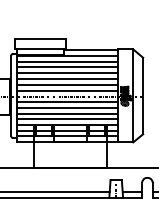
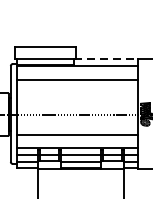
line: (91, 49) -> (105, 58), solid -> dashed
line: (67, 61) -> (77, 73), removed
line: (67, 73) -> (77, 87), removed
line: (67, 79) -> (77, 94), removed
line: (67, 84) -> (77, 100), removed
line: (67, 90) -> (77, 107), removed
line: (67, 102) -> (77, 121), removed
line: (67, 107) -> (77, 127), removed
line: (67, 119) -> (77, 141), removed

